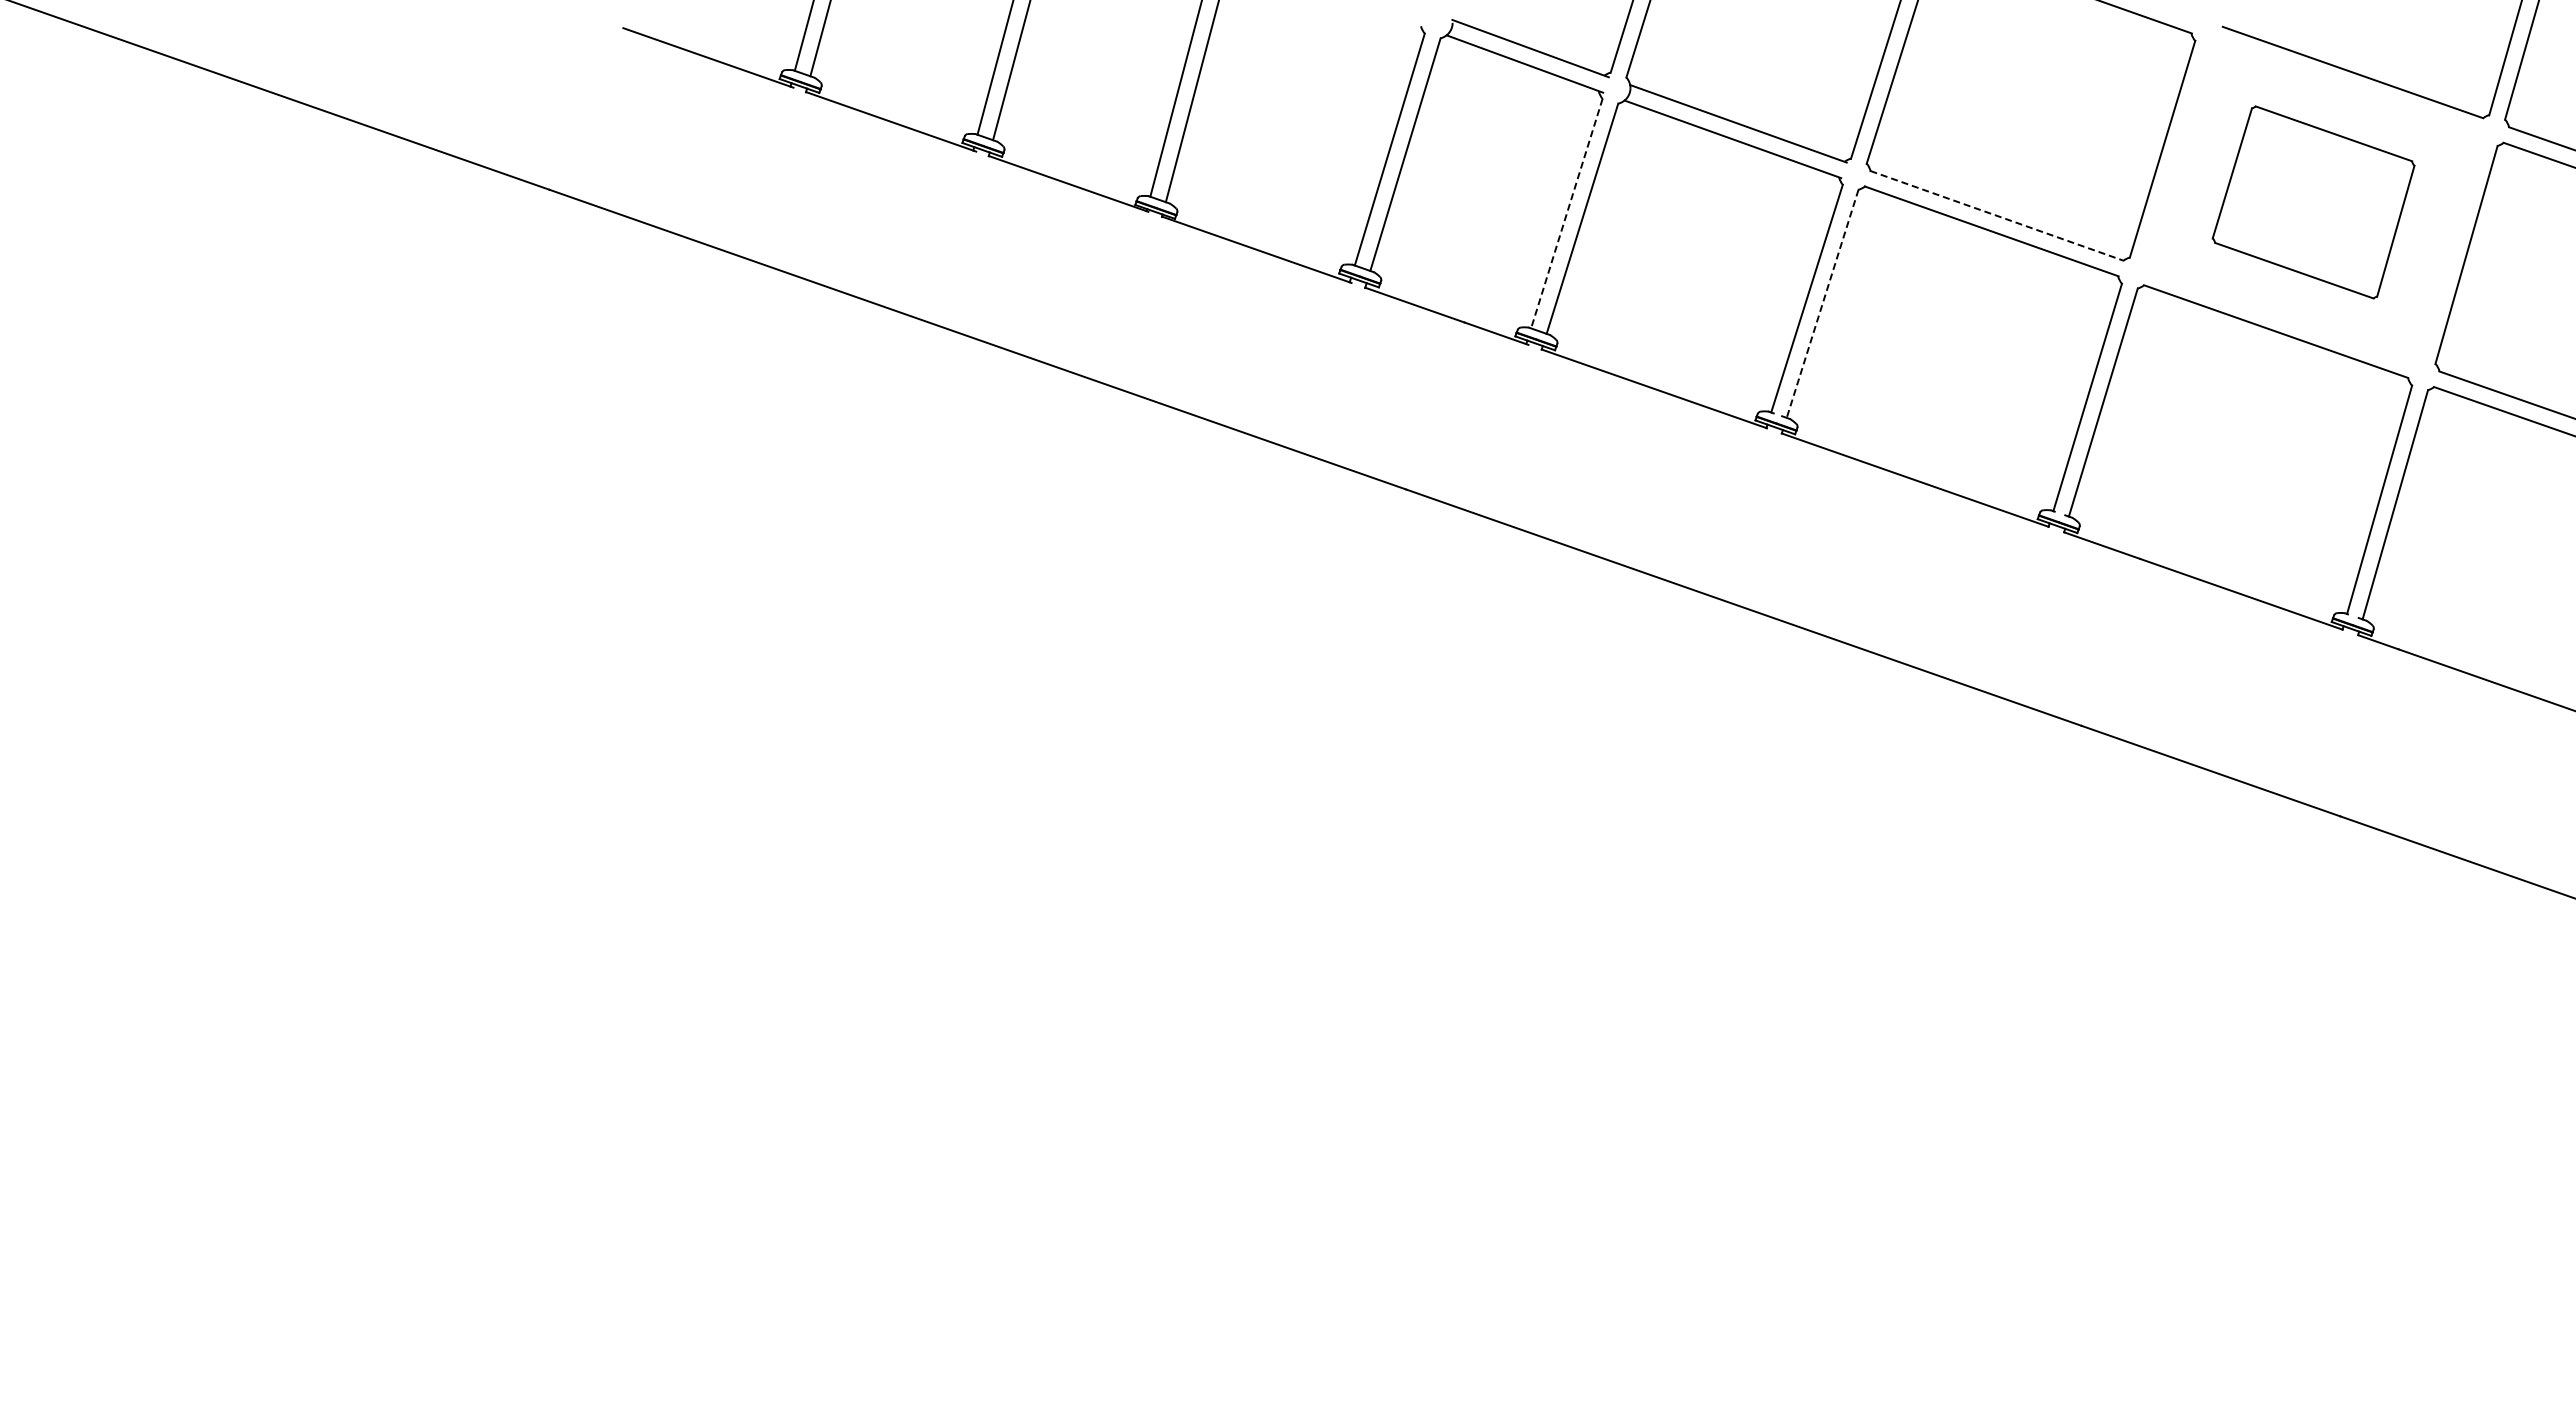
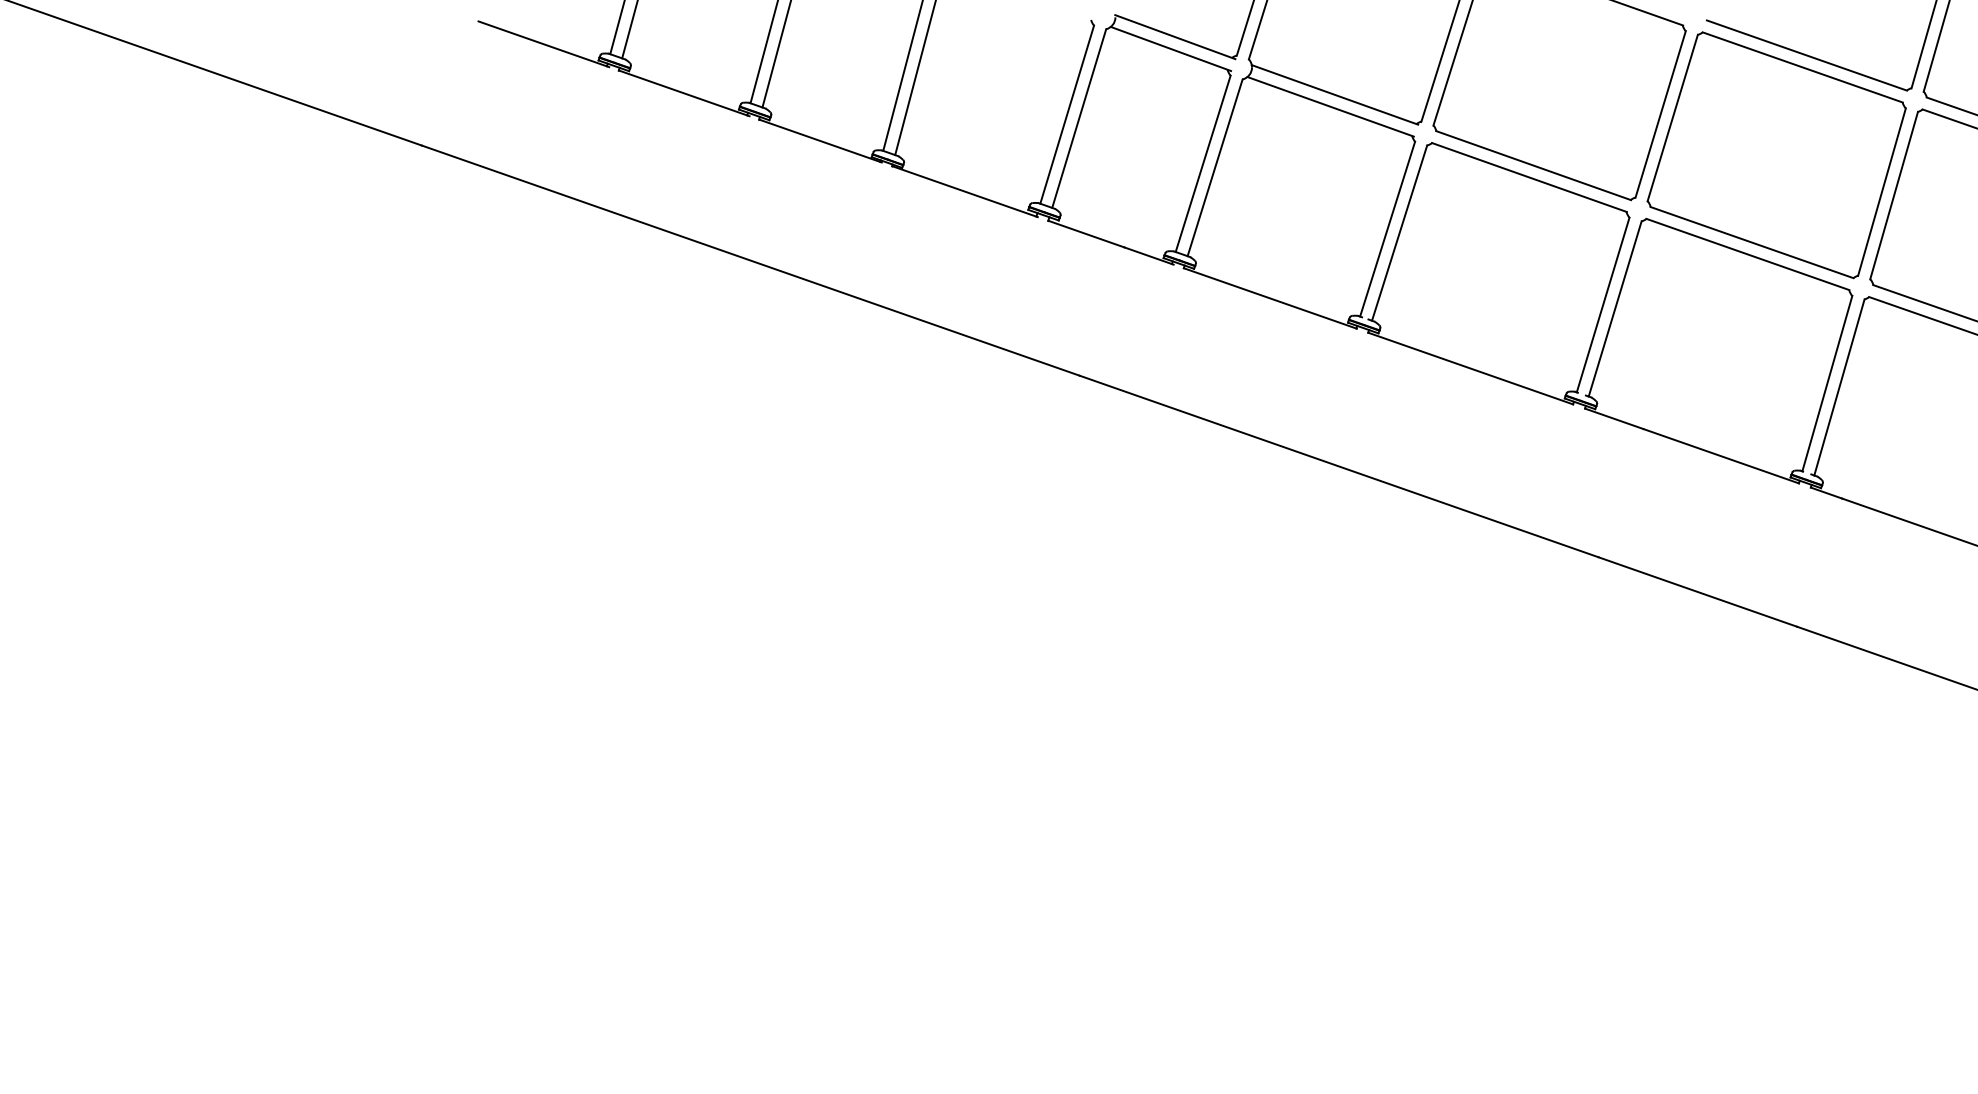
part: (2313, 202) -> (1776, 155), size x1.67
line: (1566, 214) -> (1202, 164), dashed -> solid
line: (1997, 215) -> (1533, 165), dashed -> solid
line: (1822, 303) -> (1399, 232), dashed -> solid

